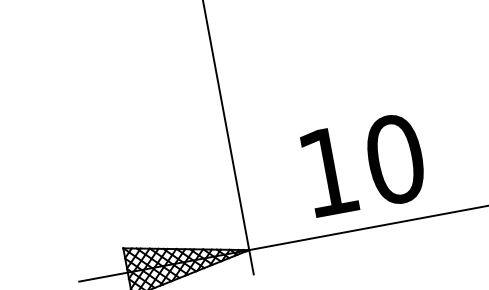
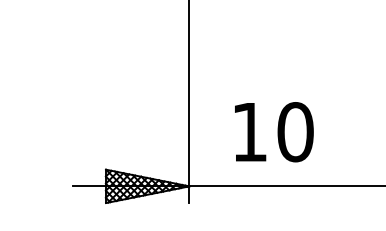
text: (364, 165) -> (274, 132), moved

